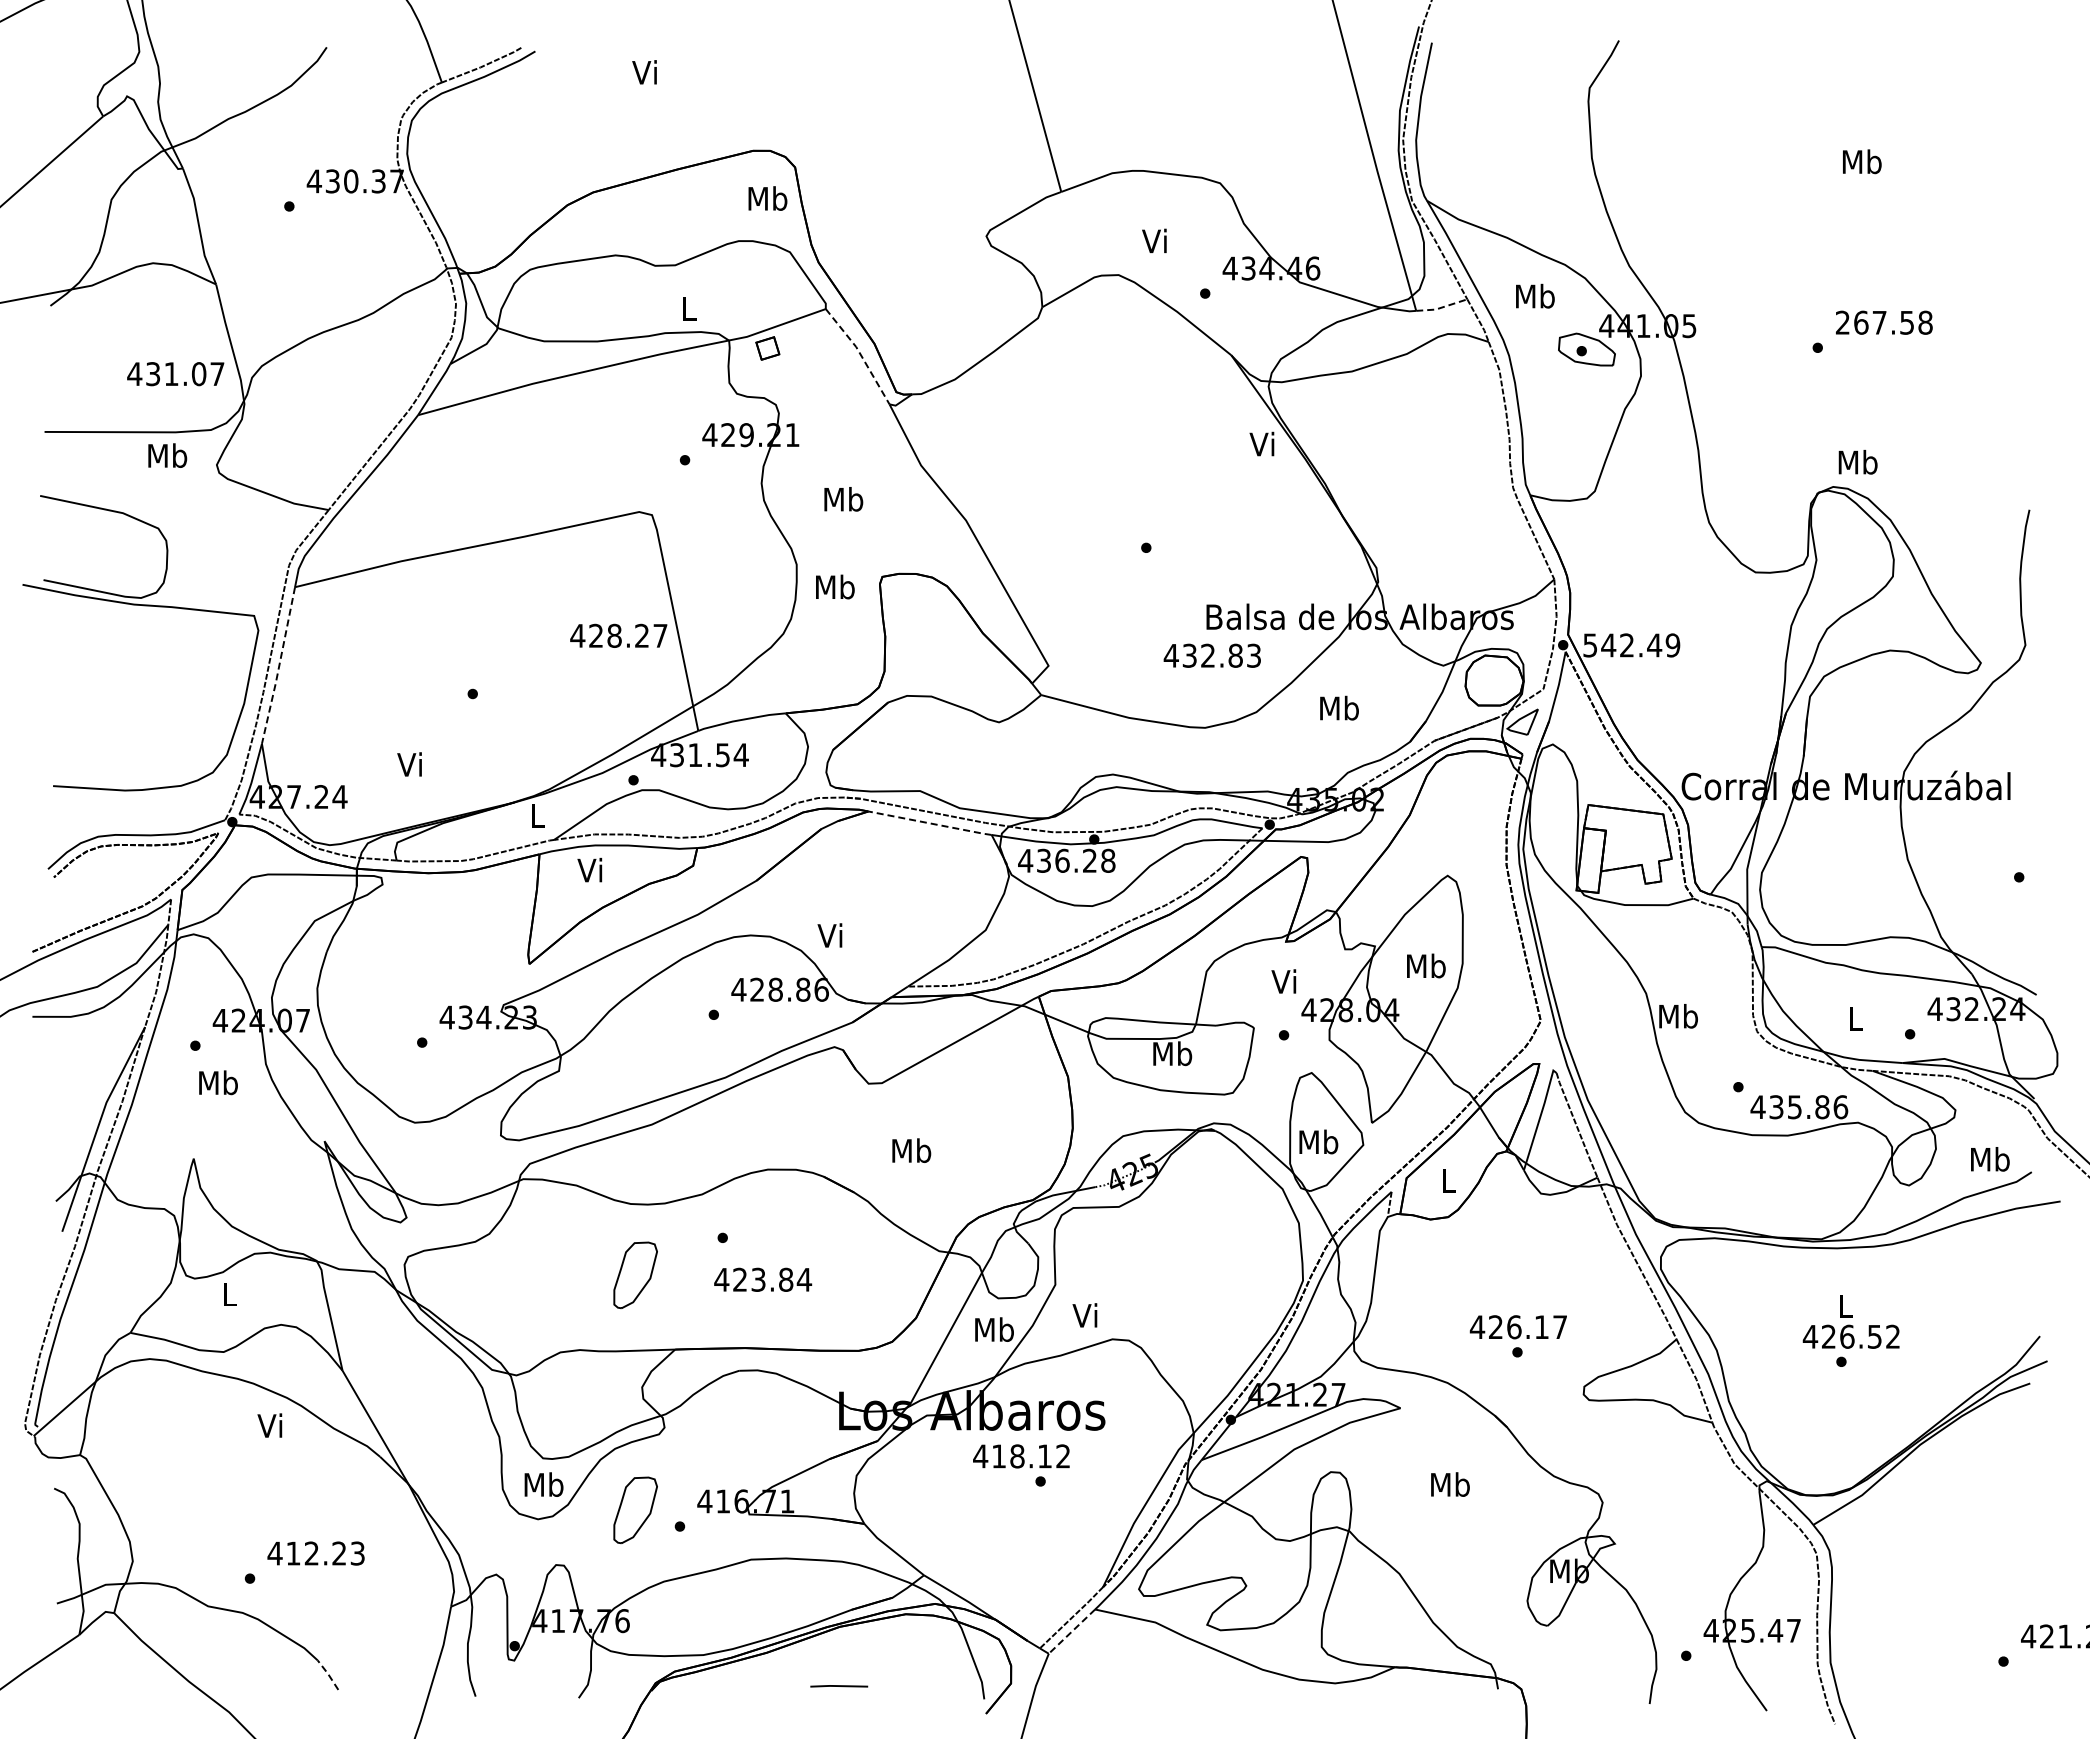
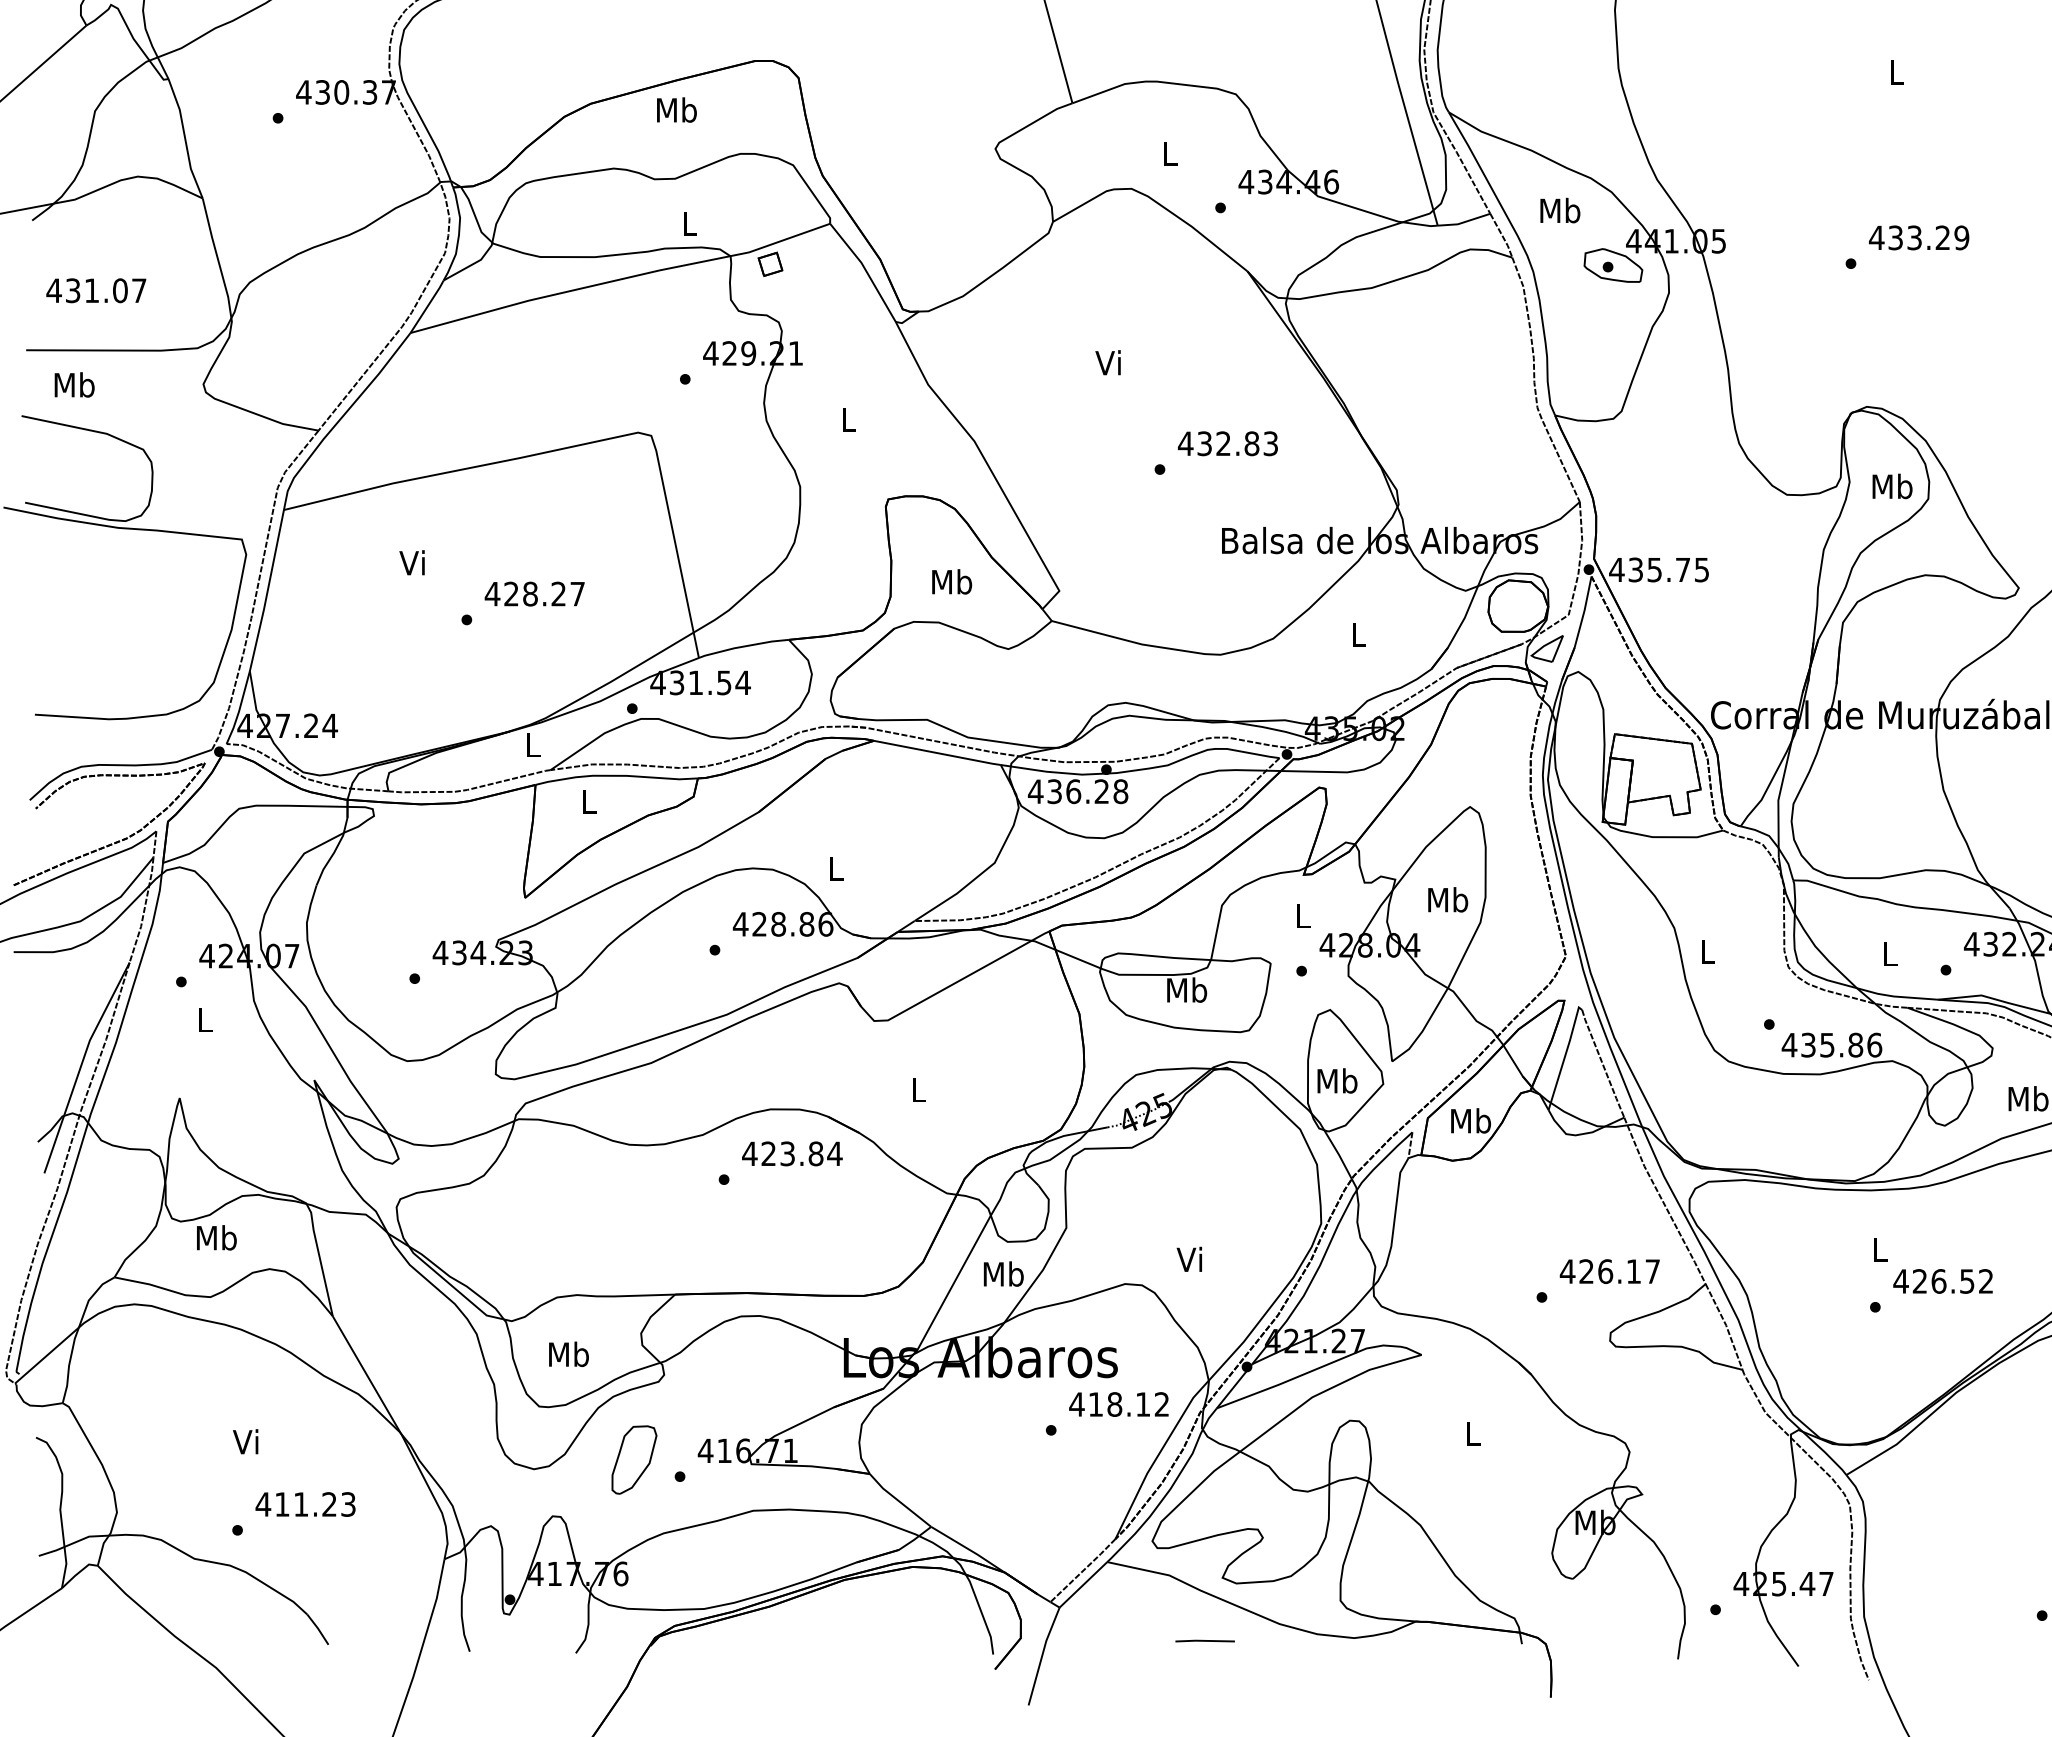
text: (1862, 161) -> (1896, 71), Mb -> L
text: (767, 198) -> (676, 110), moved
text: (1154, 240) -> (1168, 153), Vi -> L
line: (1442, 307) -> (1464, 222), dashed -> solid
text: (1883, 322) -> (1918, 237), 267.58 -> 433.29
line: (860, 354) -> (865, 270), dashed -> solid
text: (175, 374) -> (96, 291), moved
text: (1261, 443) -> (1107, 362), moved
text: (167, 455) -> (74, 384), moved
text: (1857, 462) -> (1891, 486), moved
text: (843, 499) -> (848, 419), Mb -> L
text: (835, 586) -> (952, 581), moved
text: (618, 635) -> (534, 593), moved
text: (1631, 645) -> (1659, 570), 542.49 -> 435.75
text: (1211, 655) -> (1227, 443), moved
line: (279, 666) -> (267, 591), dashed -> solid
text: (1339, 707) -> (1358, 633), Mb -> L
text: (409, 764) -> (412, 562), moved
line: (930, 823) -> (937, 753), dashed -> solid
text: (589, 869) -> (586, 800), Vi -> L
text: (829, 935) -> (833, 868), Vi -> L
text: (1283, 981) -> (1301, 915), Vi -> L
text: (1678, 1016) -> (1707, 951), Mb -> L
text: (218, 1082) -> (205, 1019), Mb -> L
text: (911, 1150) -> (918, 1089), Mb -> L
text: (1448, 1180) -> (1470, 1120), L -> Mb
part: (635, 1274) -> (634, 1217), removed
text: (763, 1279) -> (792, 1153), moved
text: (229, 1294) -> (216, 1237), L -> Mb
text: (1084, 1315) -> (1188, 1259), moved
text: (1517, 1327) -> (1608, 1271), moved
text: (1850, 1336) -> (1942, 1281), moved
text: (269, 1425) -> (245, 1441), moved
text: (1021, 1456) -> (1118, 1404), moved
text: (543, 1484) -> (568, 1354), moved
text: (1450, 1484) -> (1473, 1433), Mb -> L
text: (311, 1553) -> (300, 1504), 412.23 -> 411.23
line: (1071, 1631) -> (1082, 1584), dashed -> solid
line: (328, 1674) -> (318, 1628), dashed -> solid
line: (839, 1686) -> (1205, 1641), moved

